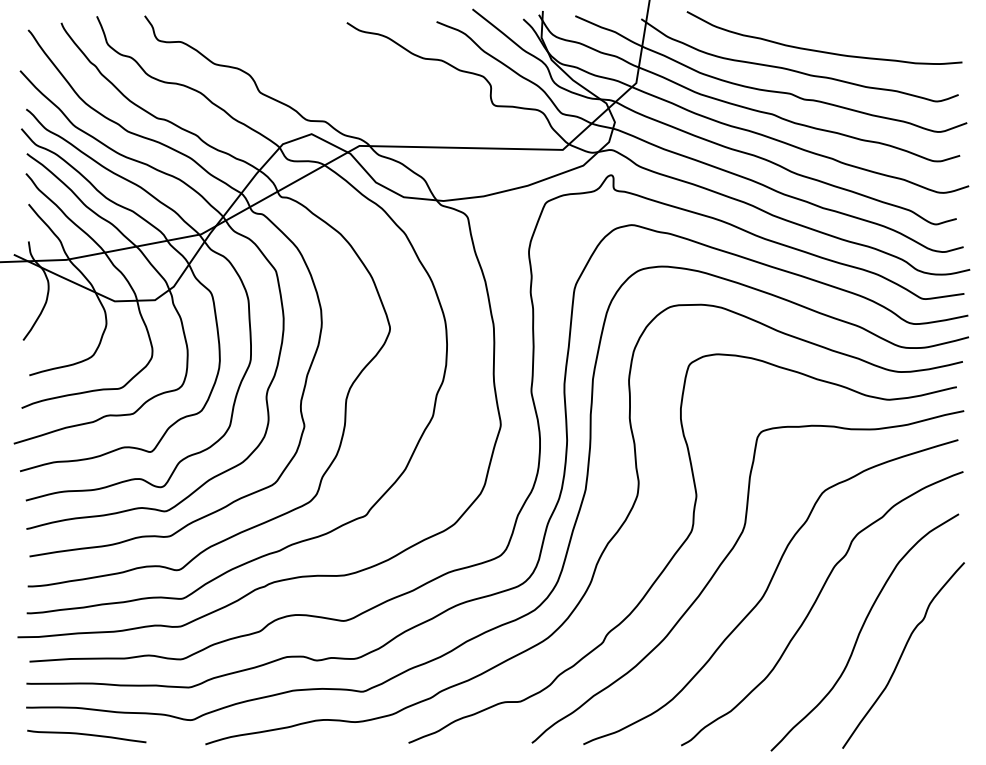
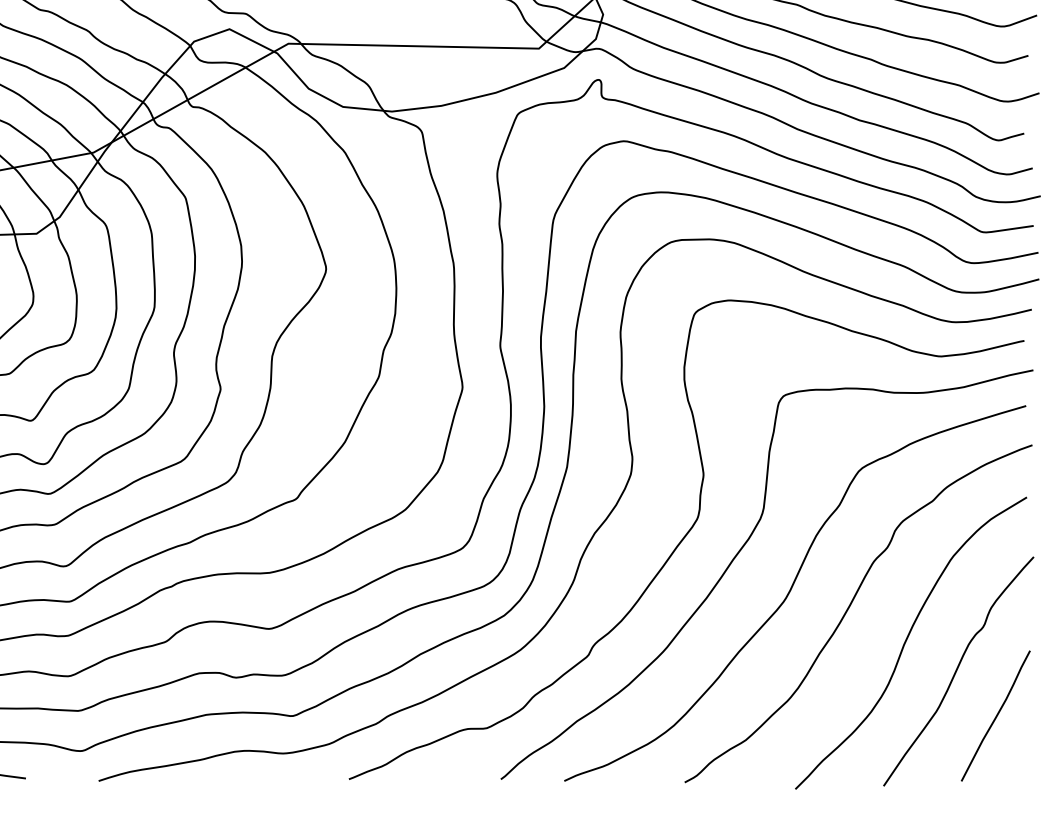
curve: (933, 691) -> (995, 715), added

